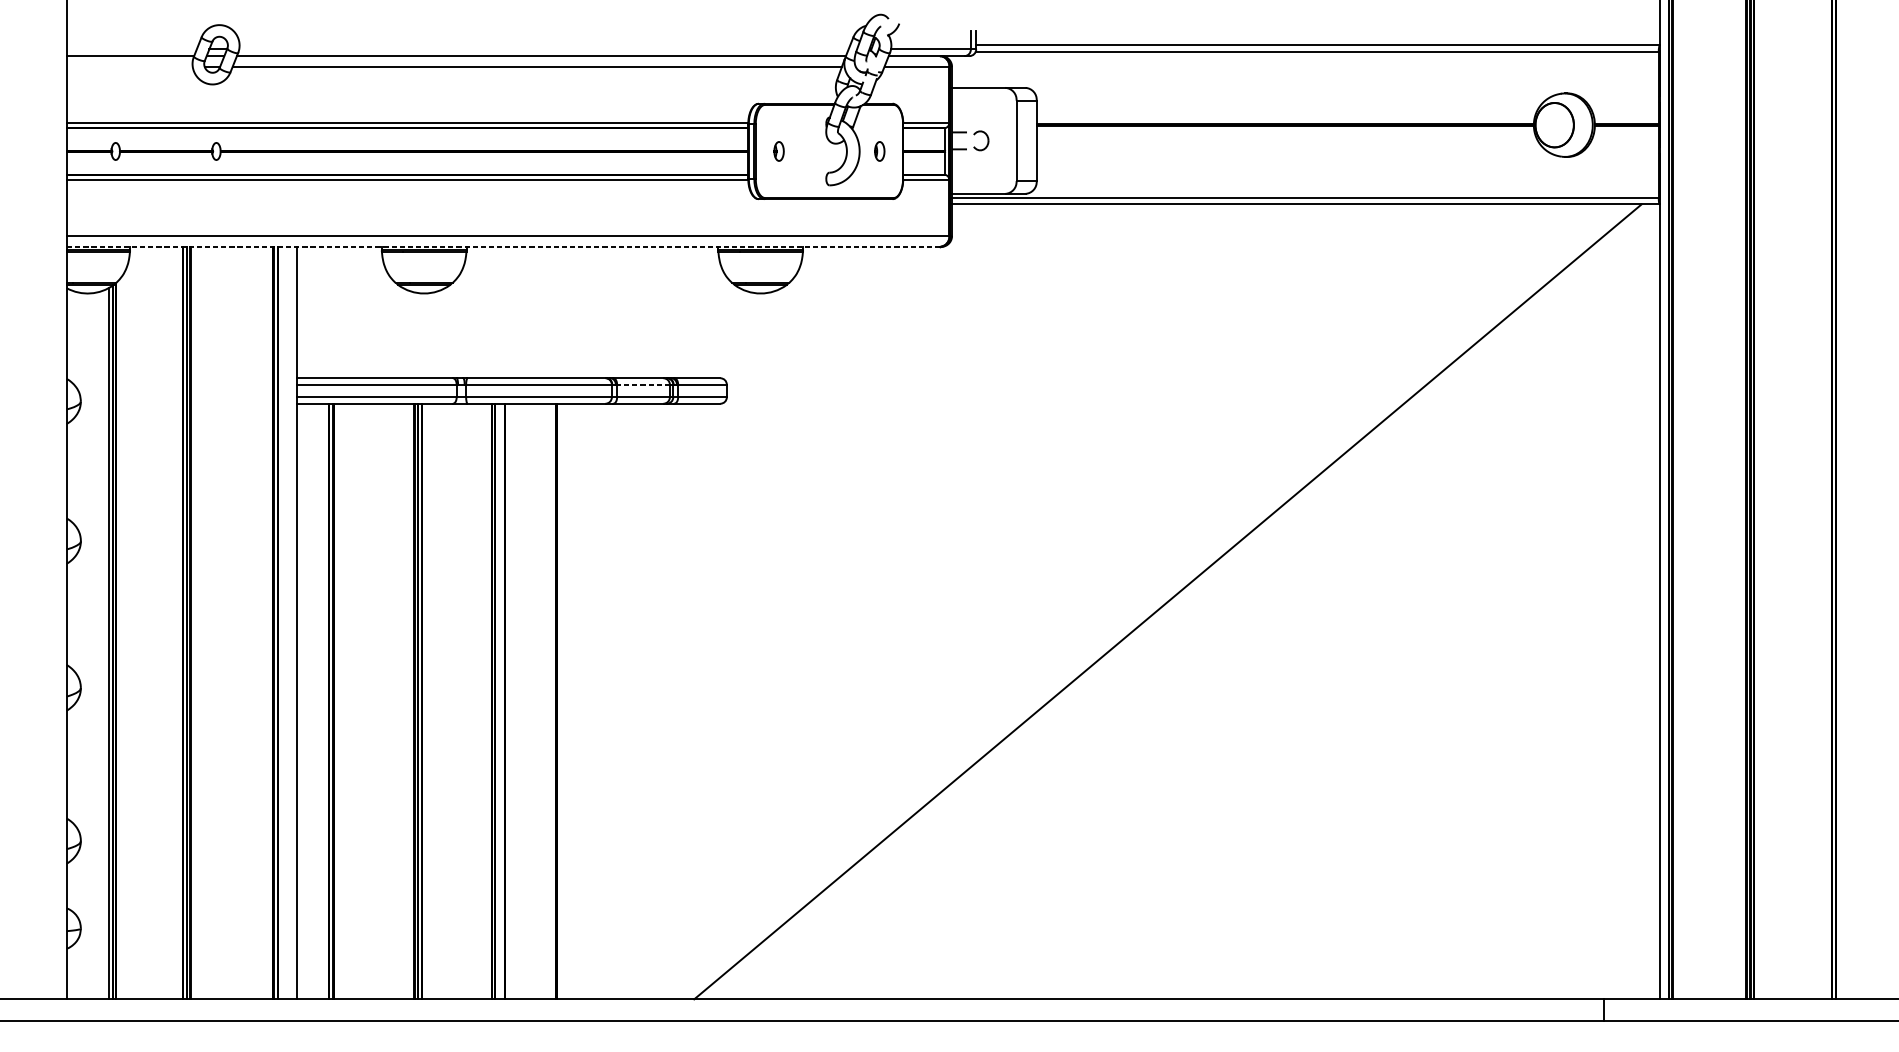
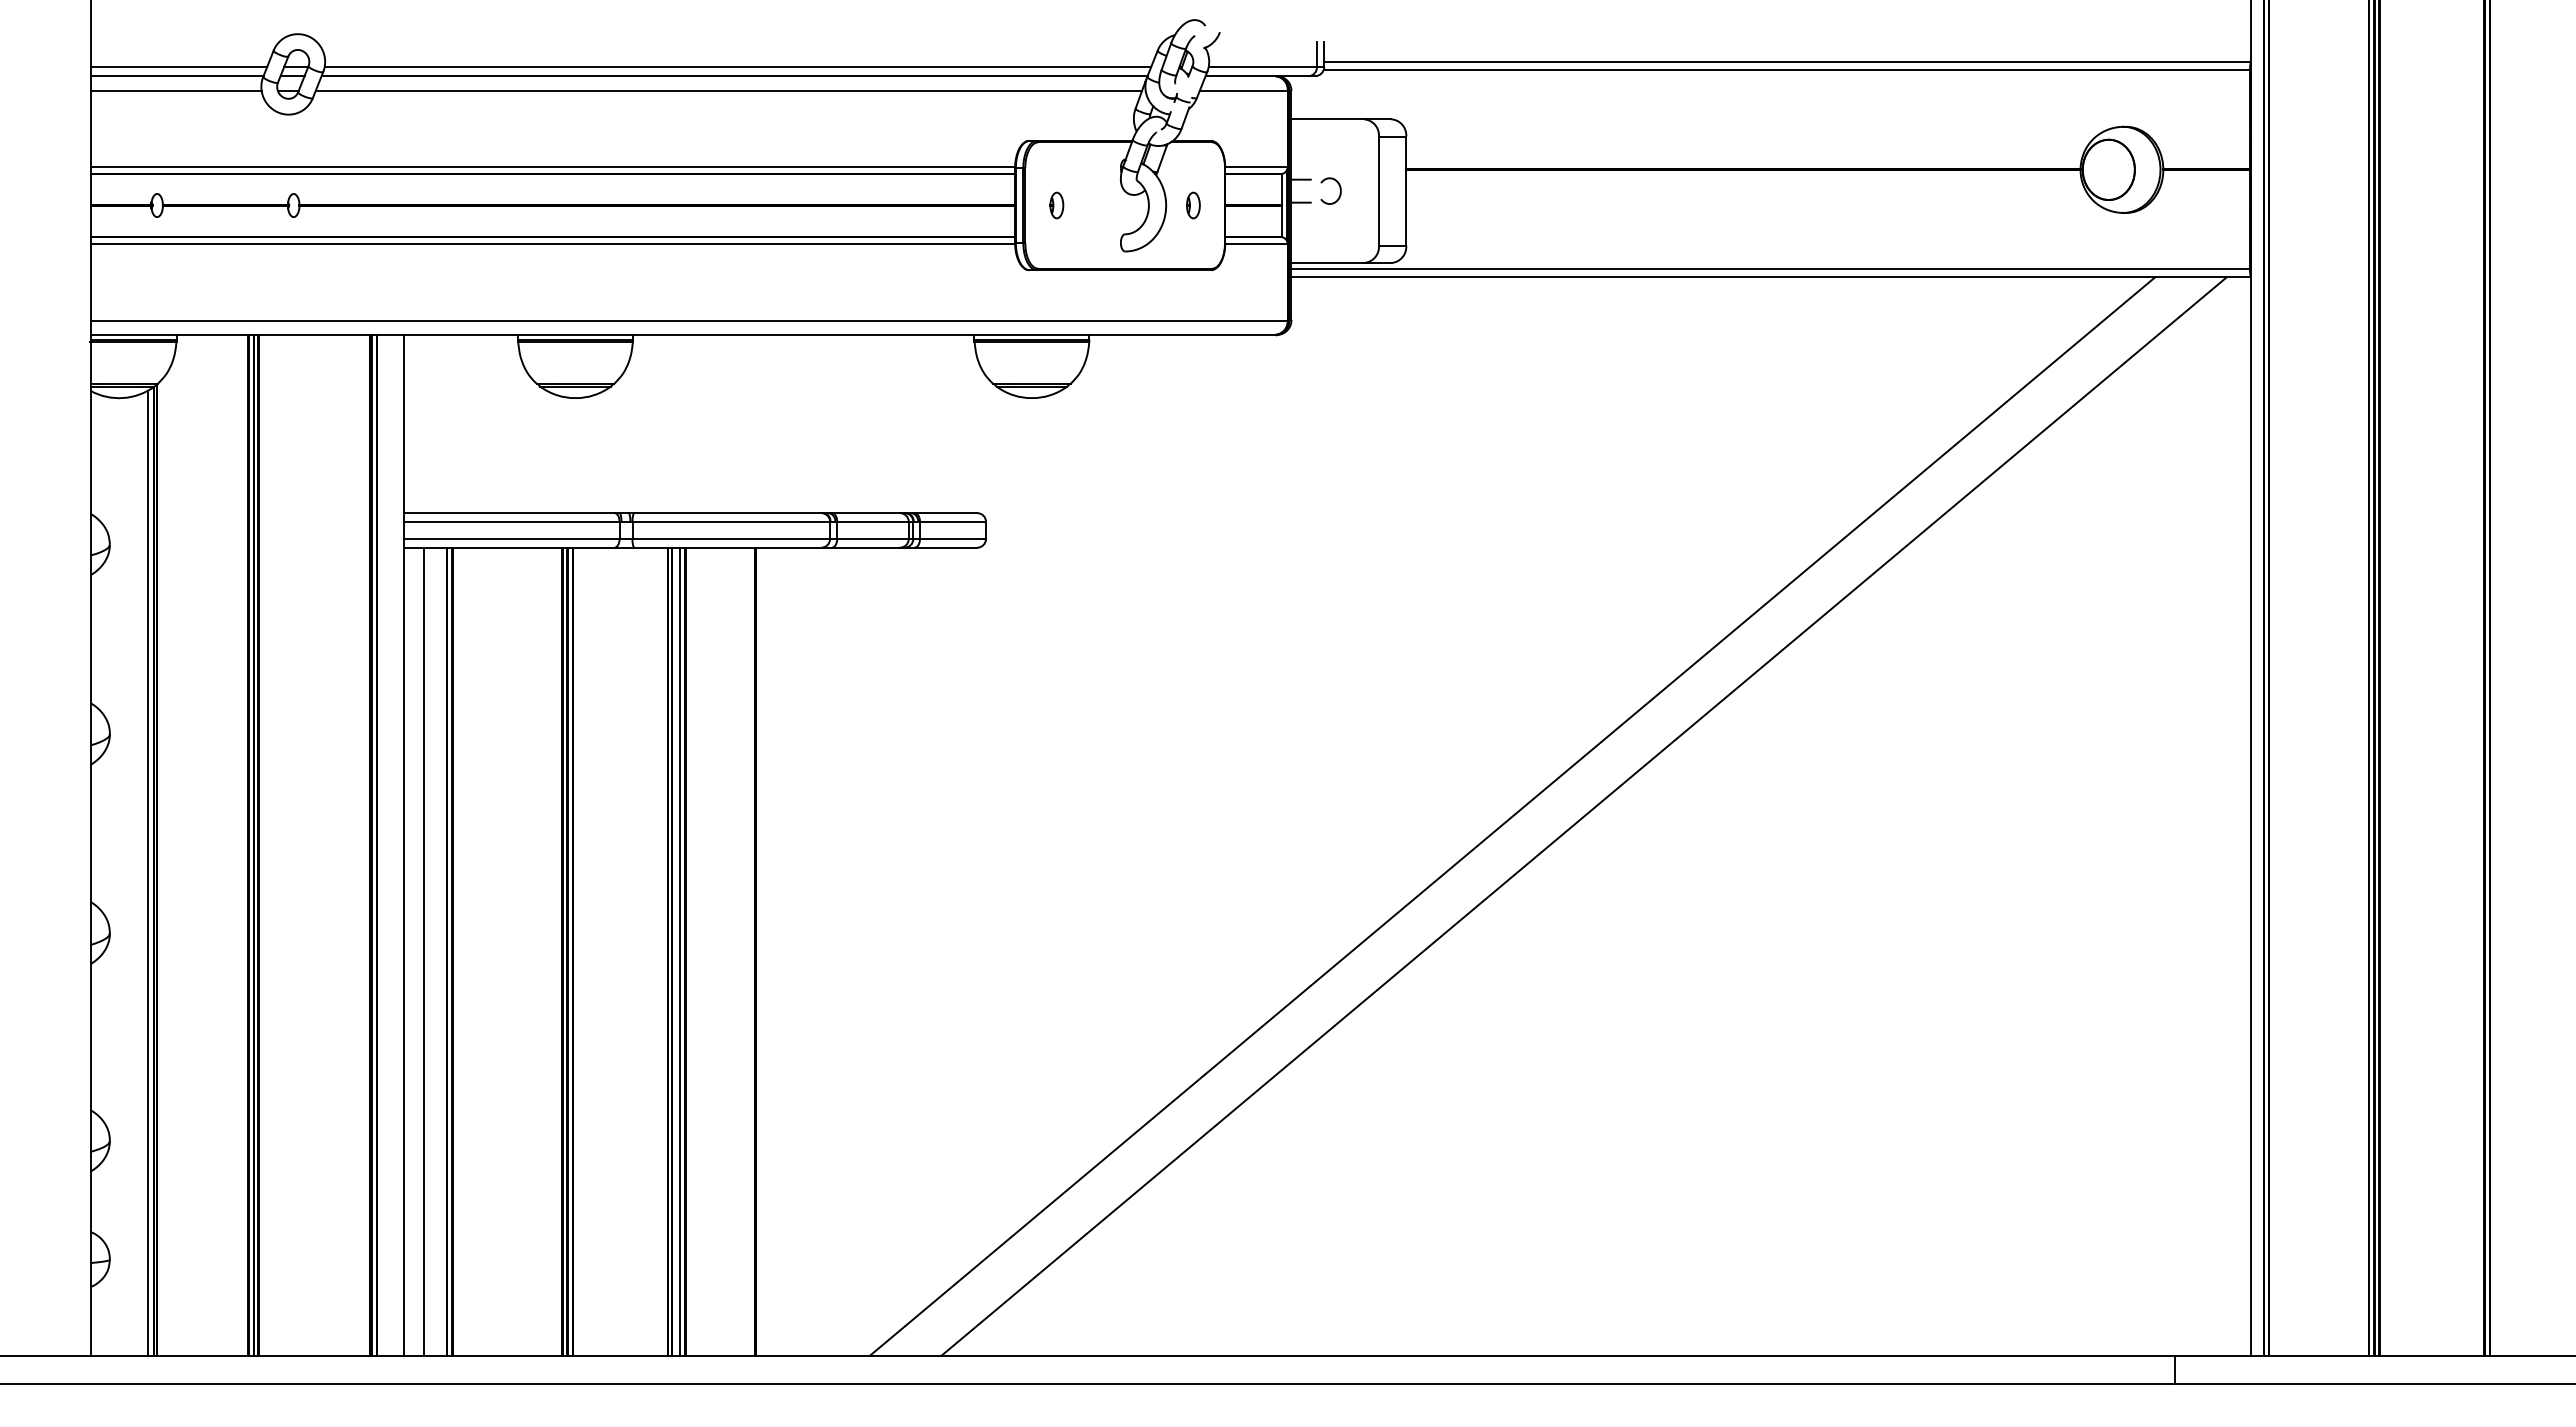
line: (131, 48) -> (178, 66), added
line: (543, 48) -> (737, 66), added
line: (129, 66) -> (175, 90), added
line: (503, 246) -> (682, 334), dashed -> solid
line: (643, 384) -> (872, 521), dashed -> solid
line: (1115, 601) -> (1512, 816), added
line: (312, 701) -> (424, 951), added
line: (500, 701) -> (679, 951), added

